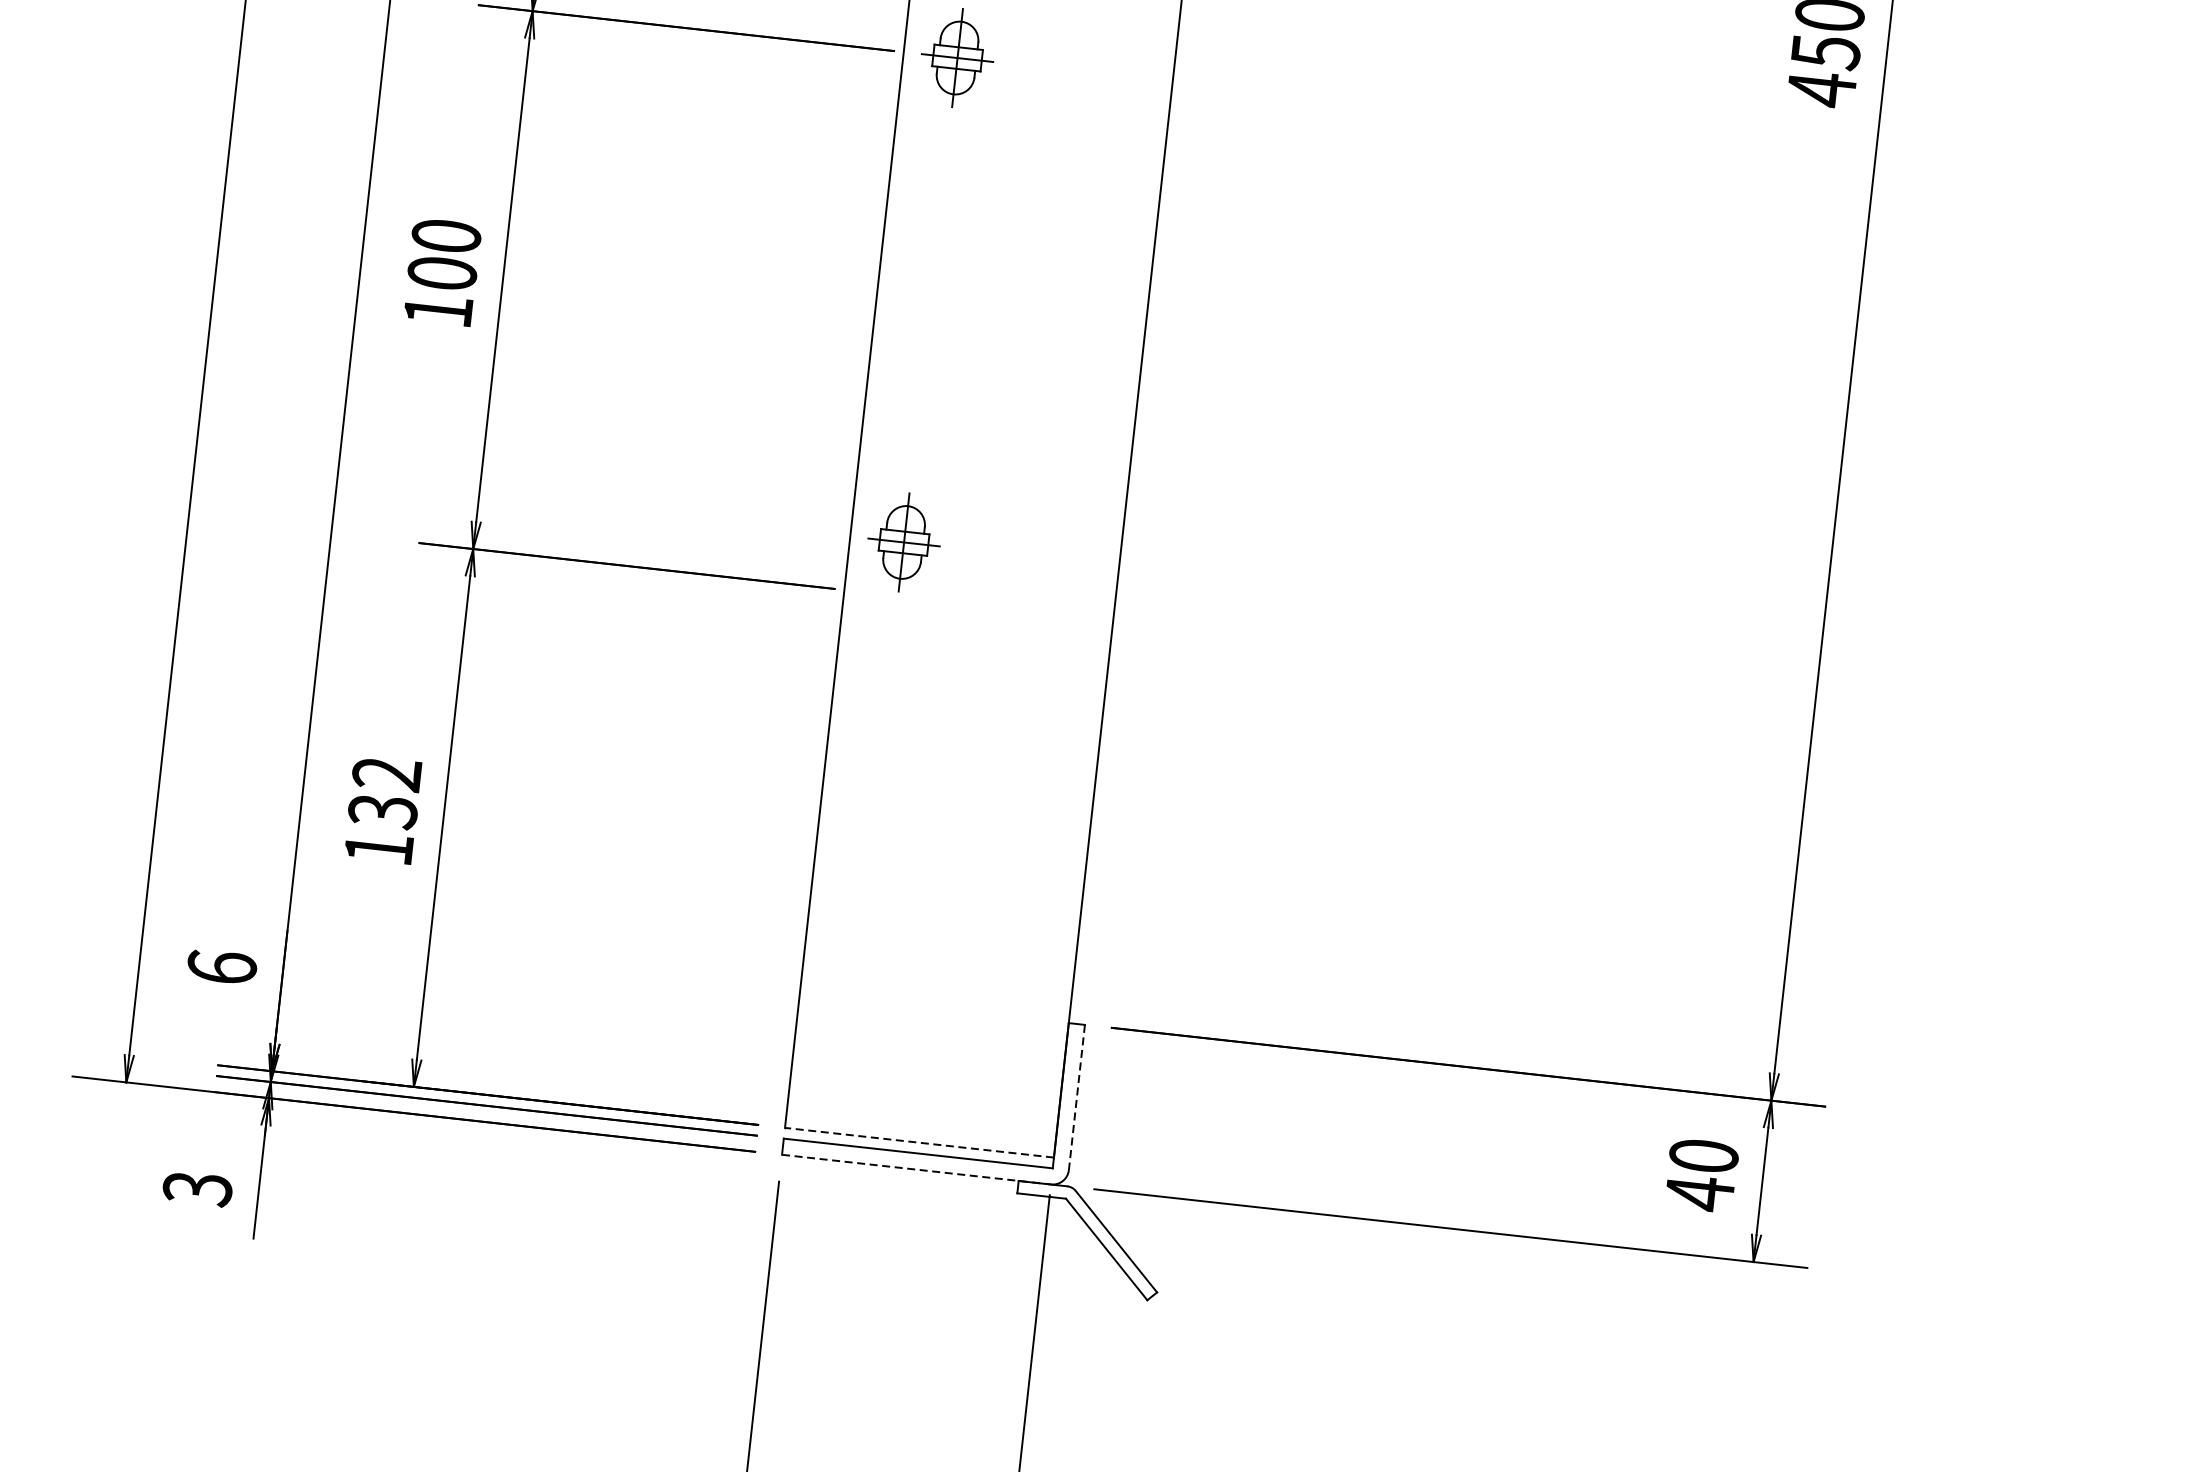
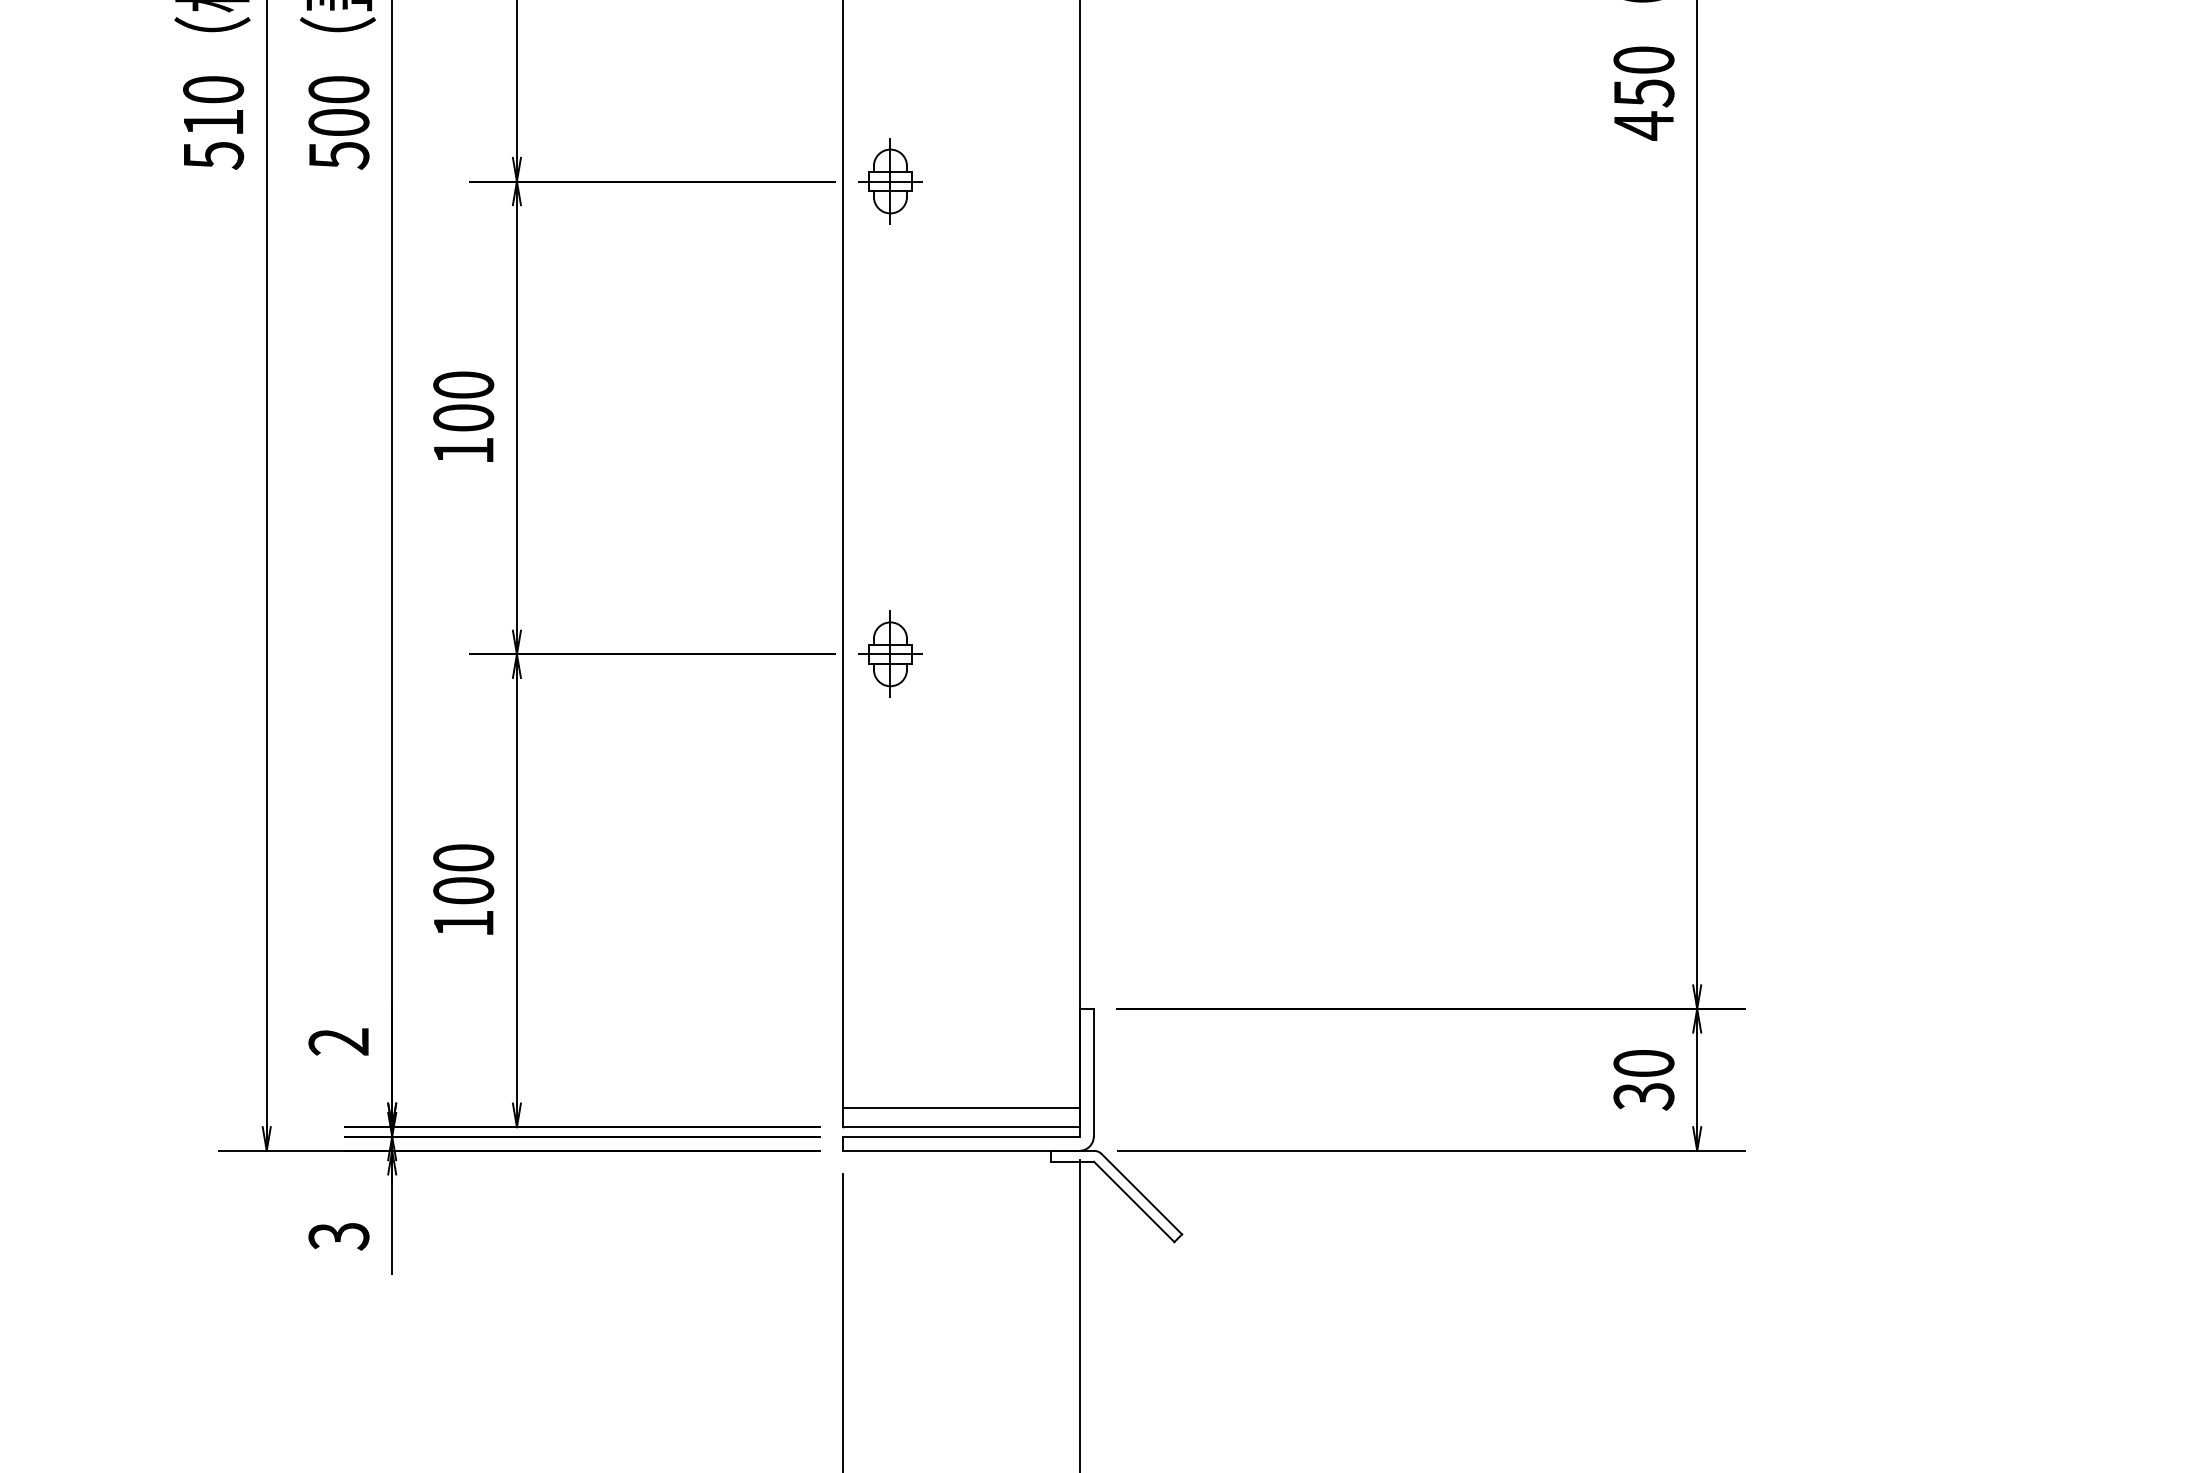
part: (904, 541) -> (890, 653), moved
text: (384, 792) -> (463, 874), 132 -> 100
text: (221, 967) -> (338, 1041), 6 -> 2
line: (1076, 1097) -> (1093, 1072), dashed -> solid
line: (921, 1121) -> (961, 1108), added
line: (918, 1143) -> (960, 1127), dashed -> solid
line: (916, 1169) -> (961, 1150), dashed -> solid
text: (1699, 1193) -> (1643, 1096), 40 -> 30

